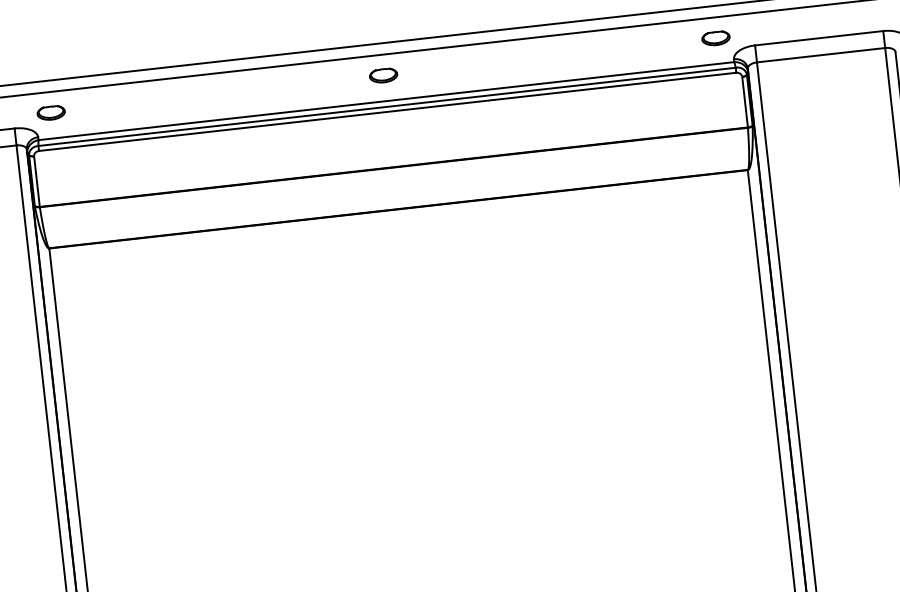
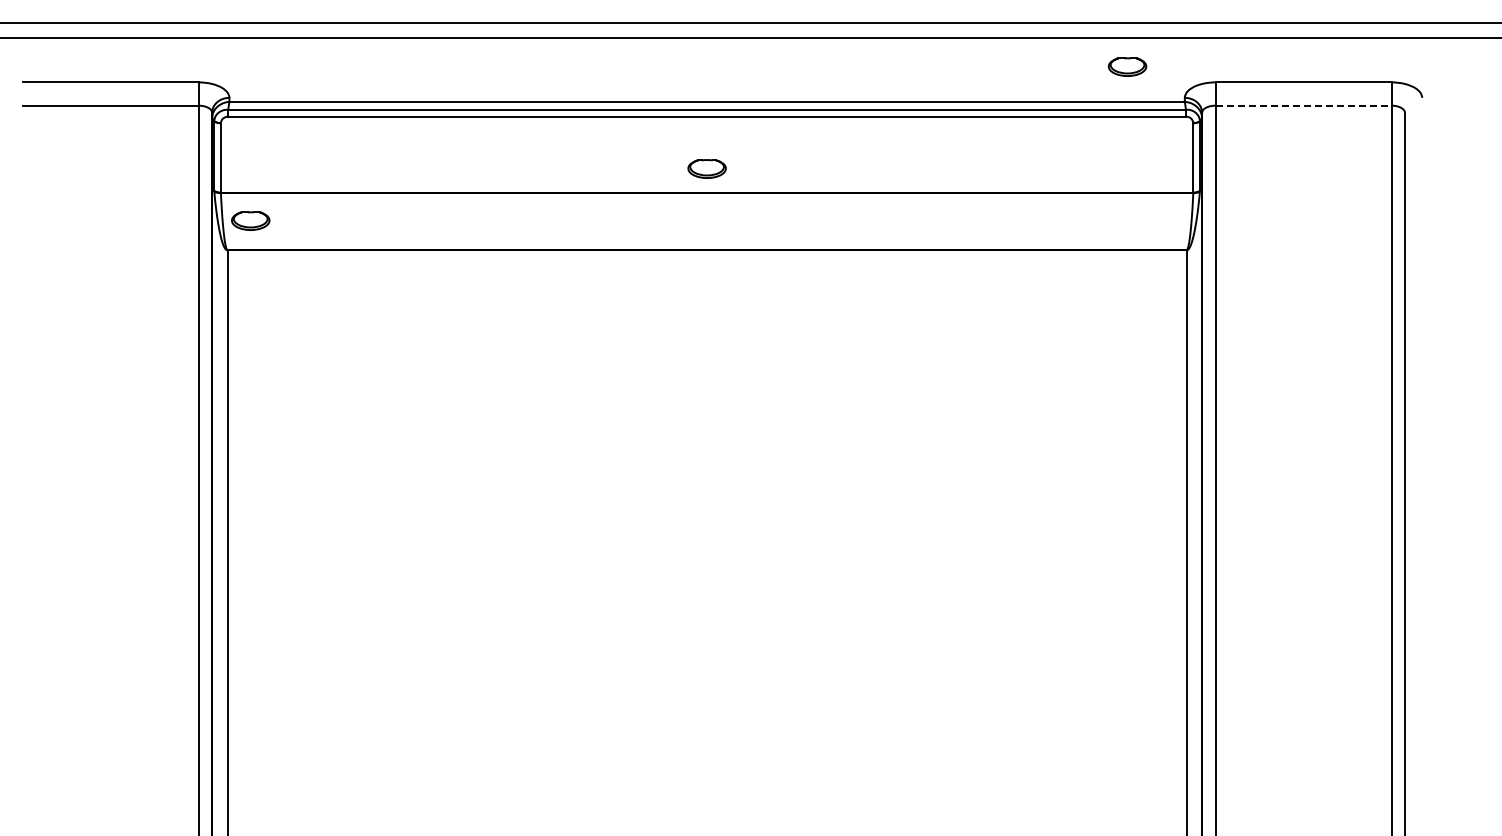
part: (715, 38) -> (1127, 66), moved
line: (821, 54) -> (1304, 105), solid -> dashed
part: (383, 75) -> (706, 168), moved
part: (51, 112) -> (250, 220), moved

